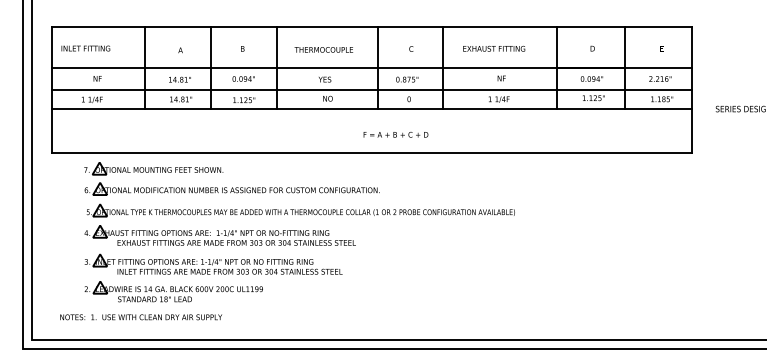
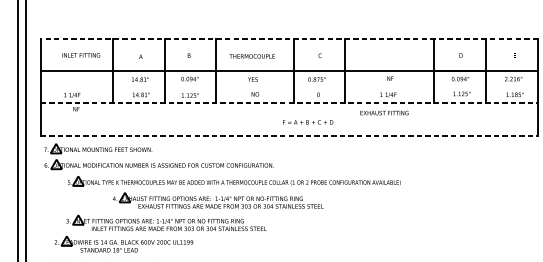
line: (371, 27) -> (289, 39), solid -> dashed
text: (85, 48) -> (80, 55), moved
text: (494, 48) -> (384, 112), moved
text: (97, 78) -> (76, 108), moved
line: (371, 89) -> (289, 87), removed
line: (372, 109) -> (289, 102), solid -> dashed
line: (372, 152) -> (289, 136), solid -> dashed
part: (232, 187) -> (159, 163), moved
part: (219, 235) -> (217, 200), moved
part: (173, 291) -> (123, 244), moved

